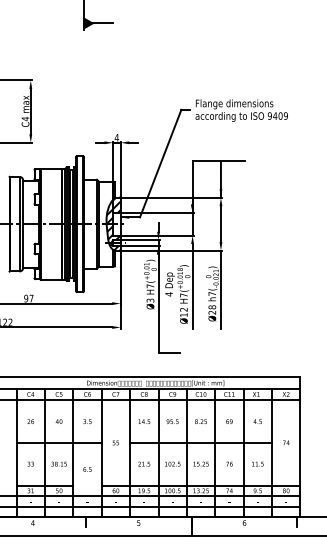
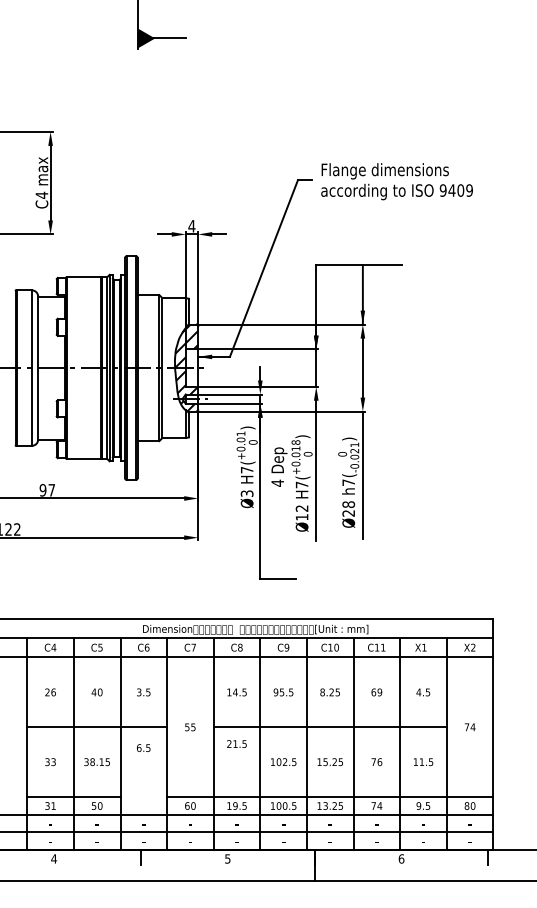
text: (144, 463) -> (237, 743), moved
text: (87, 469) -> (143, 747), moved

